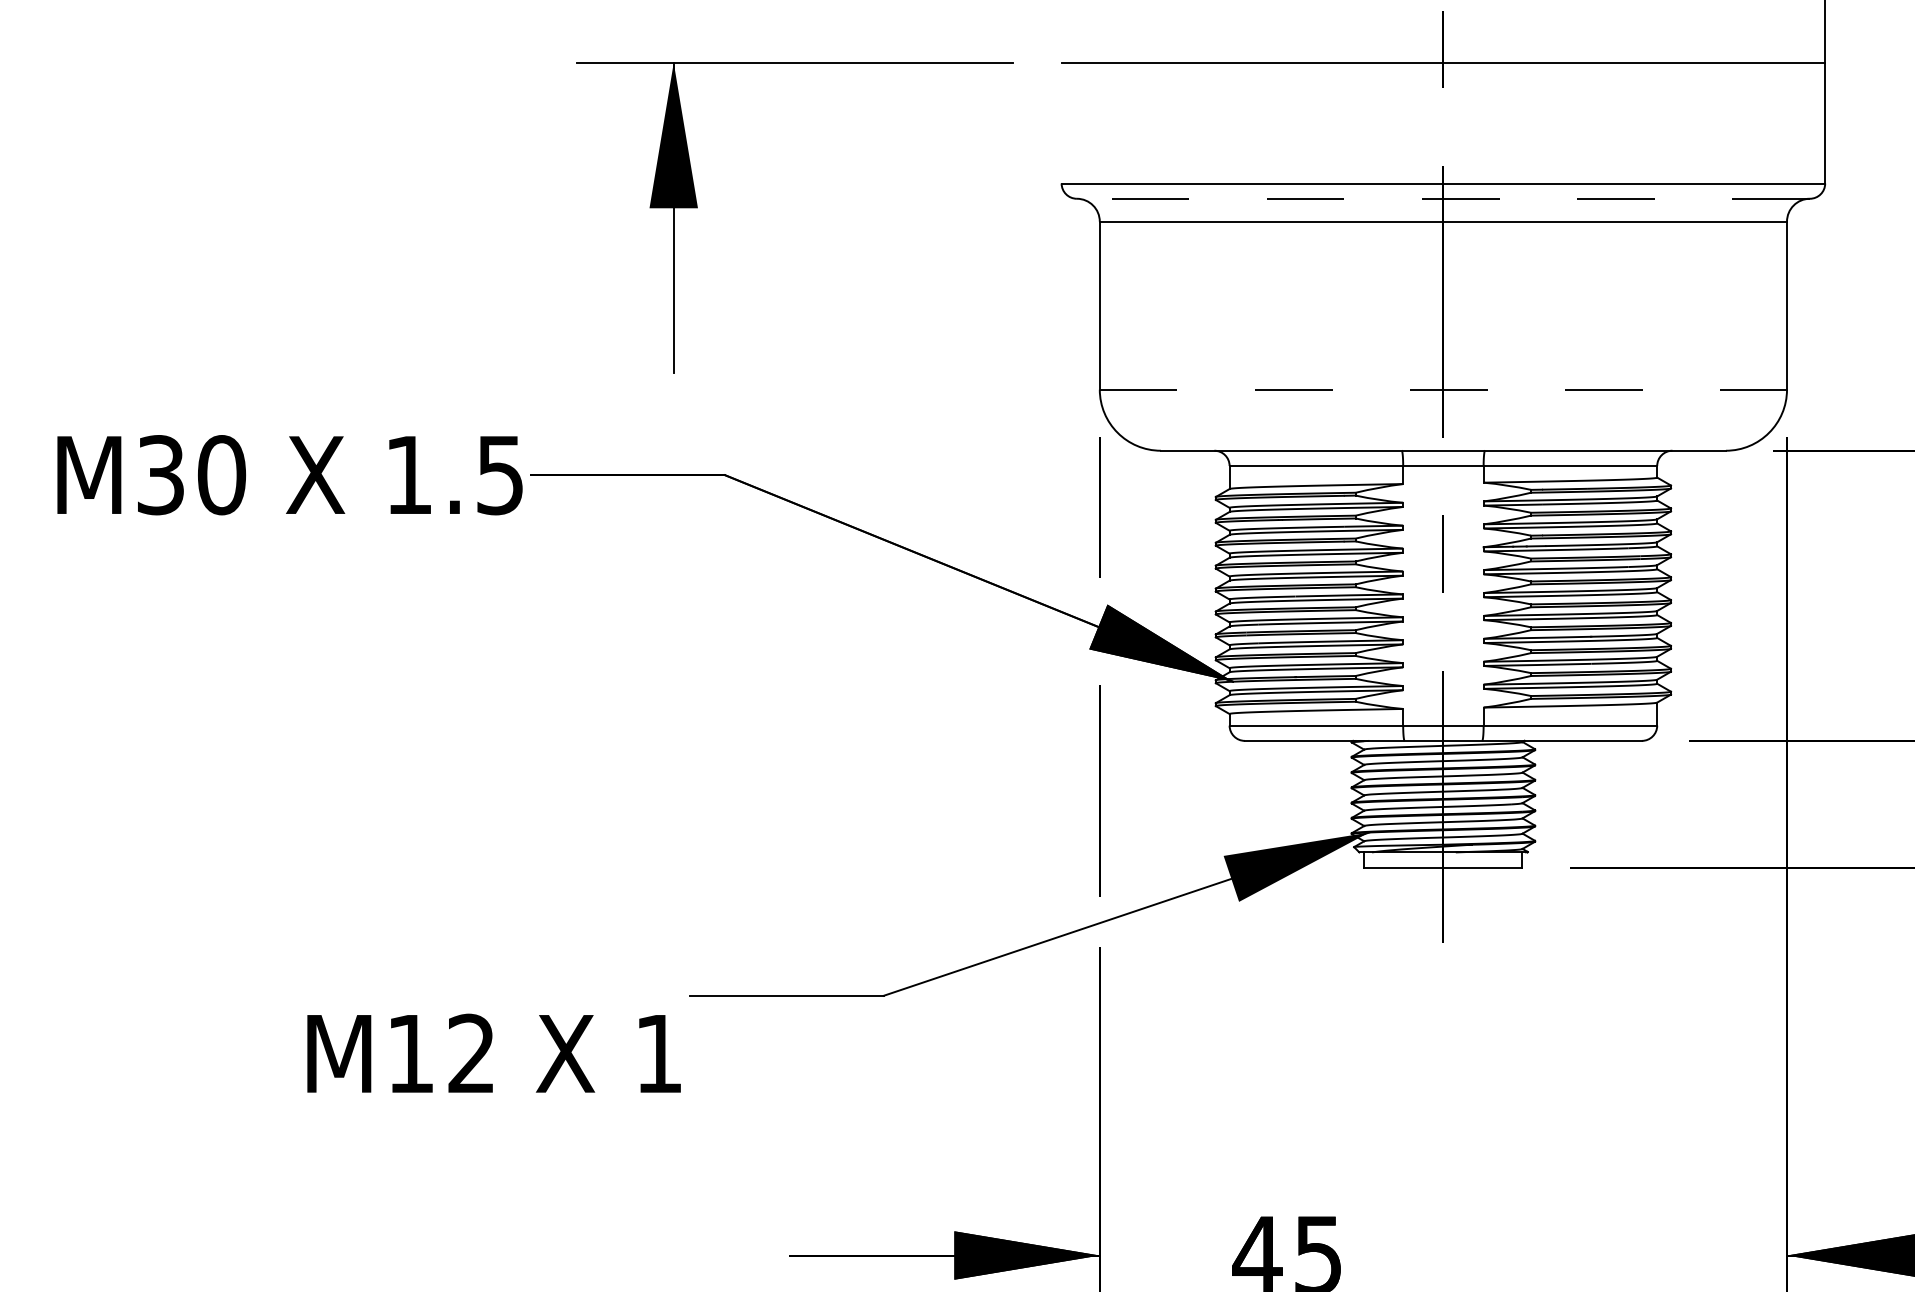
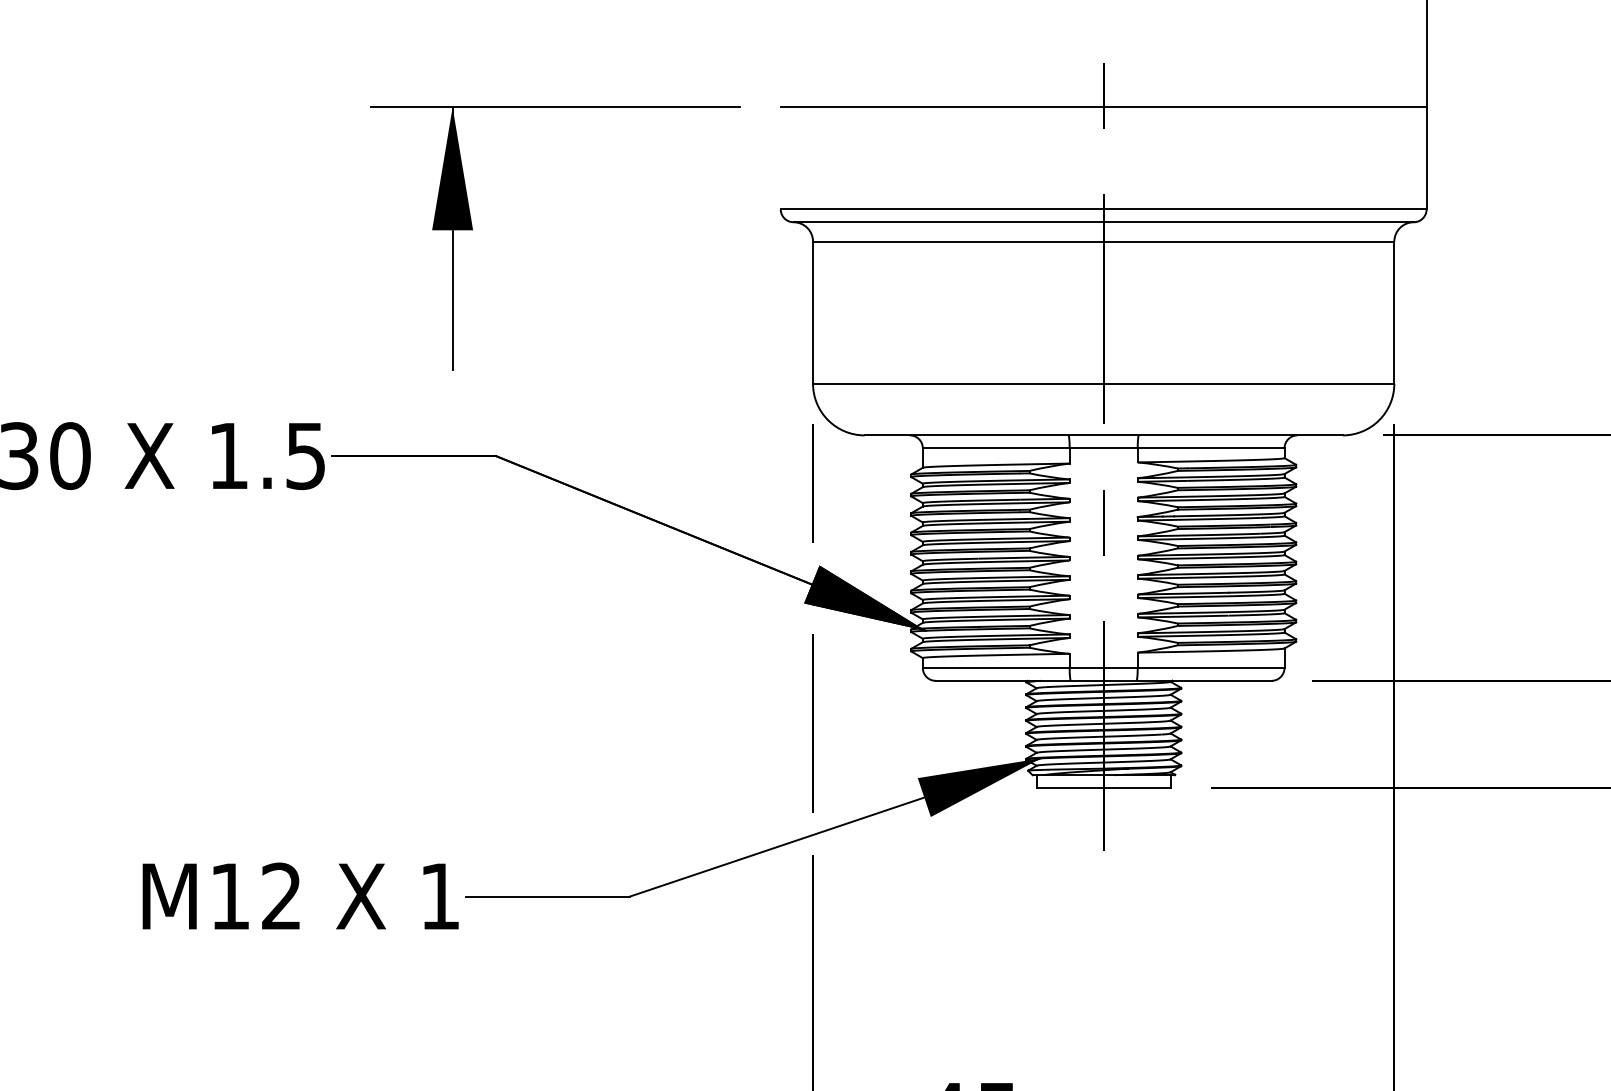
line: (1443, 198) -> (1103, 222), dashed -> solid
line: (1443, 389) -> (1103, 383), dashed -> solid
text: (493, 1052) -> (300, 895), moved

